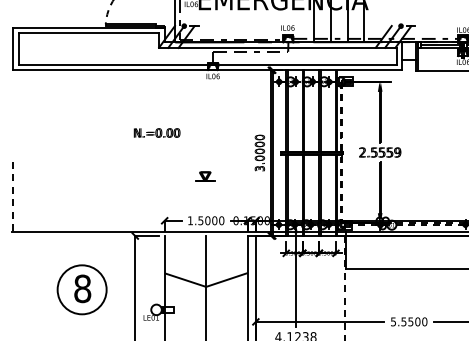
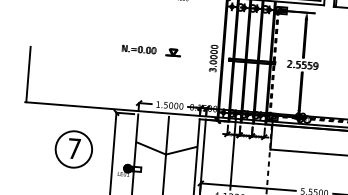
text: (156, 132) -> (138, 49), moved
part: (205, 176) -> (173, 52), moved
line: (13, 193) -> (28, 74), dashed -> solid
text: (82, 288) -> (74, 148), 8 -> 7
hatch: (156, 309) -> (127, 168), added

